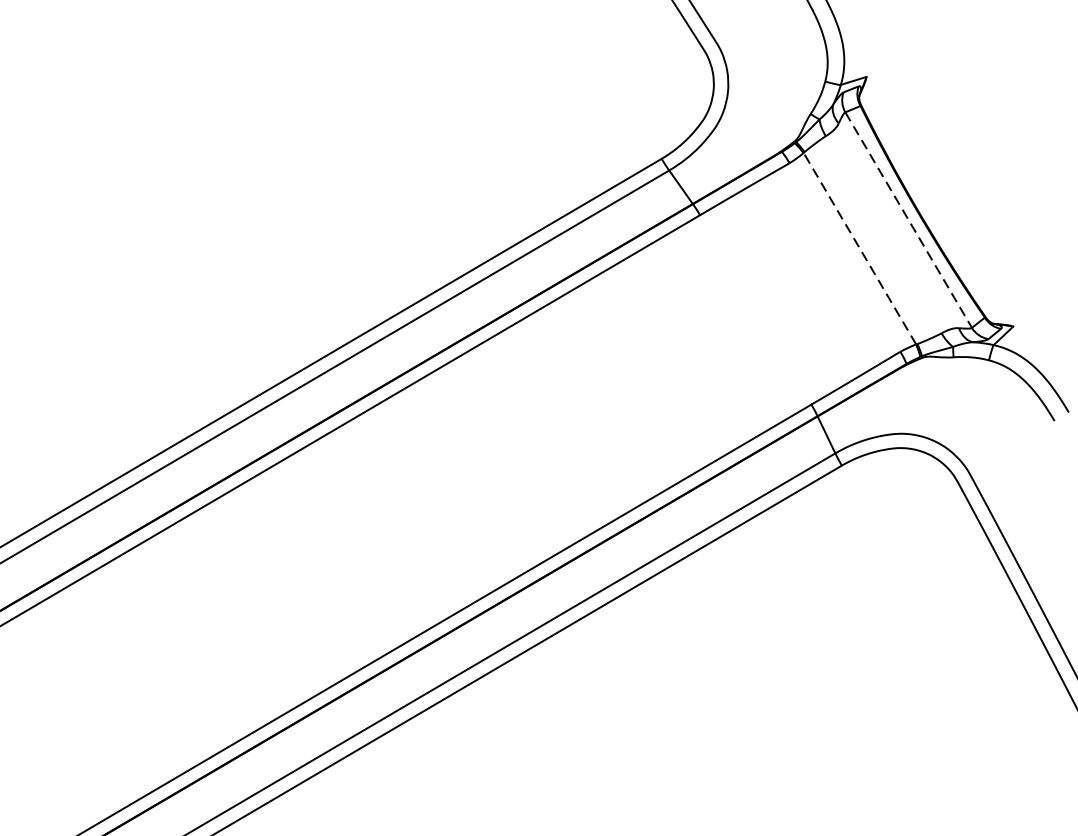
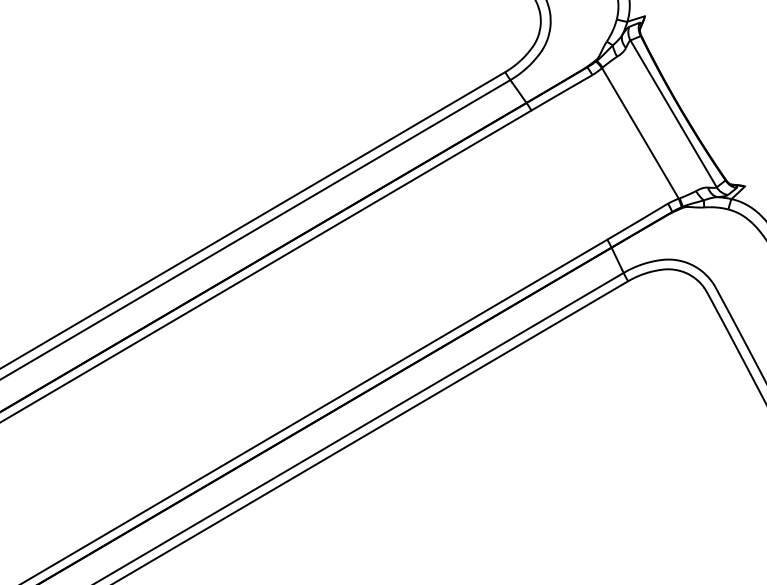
line: (908, 220) -> (673, 114), dashed -> solid
line: (860, 248) -> (640, 133), dashed -> solid

